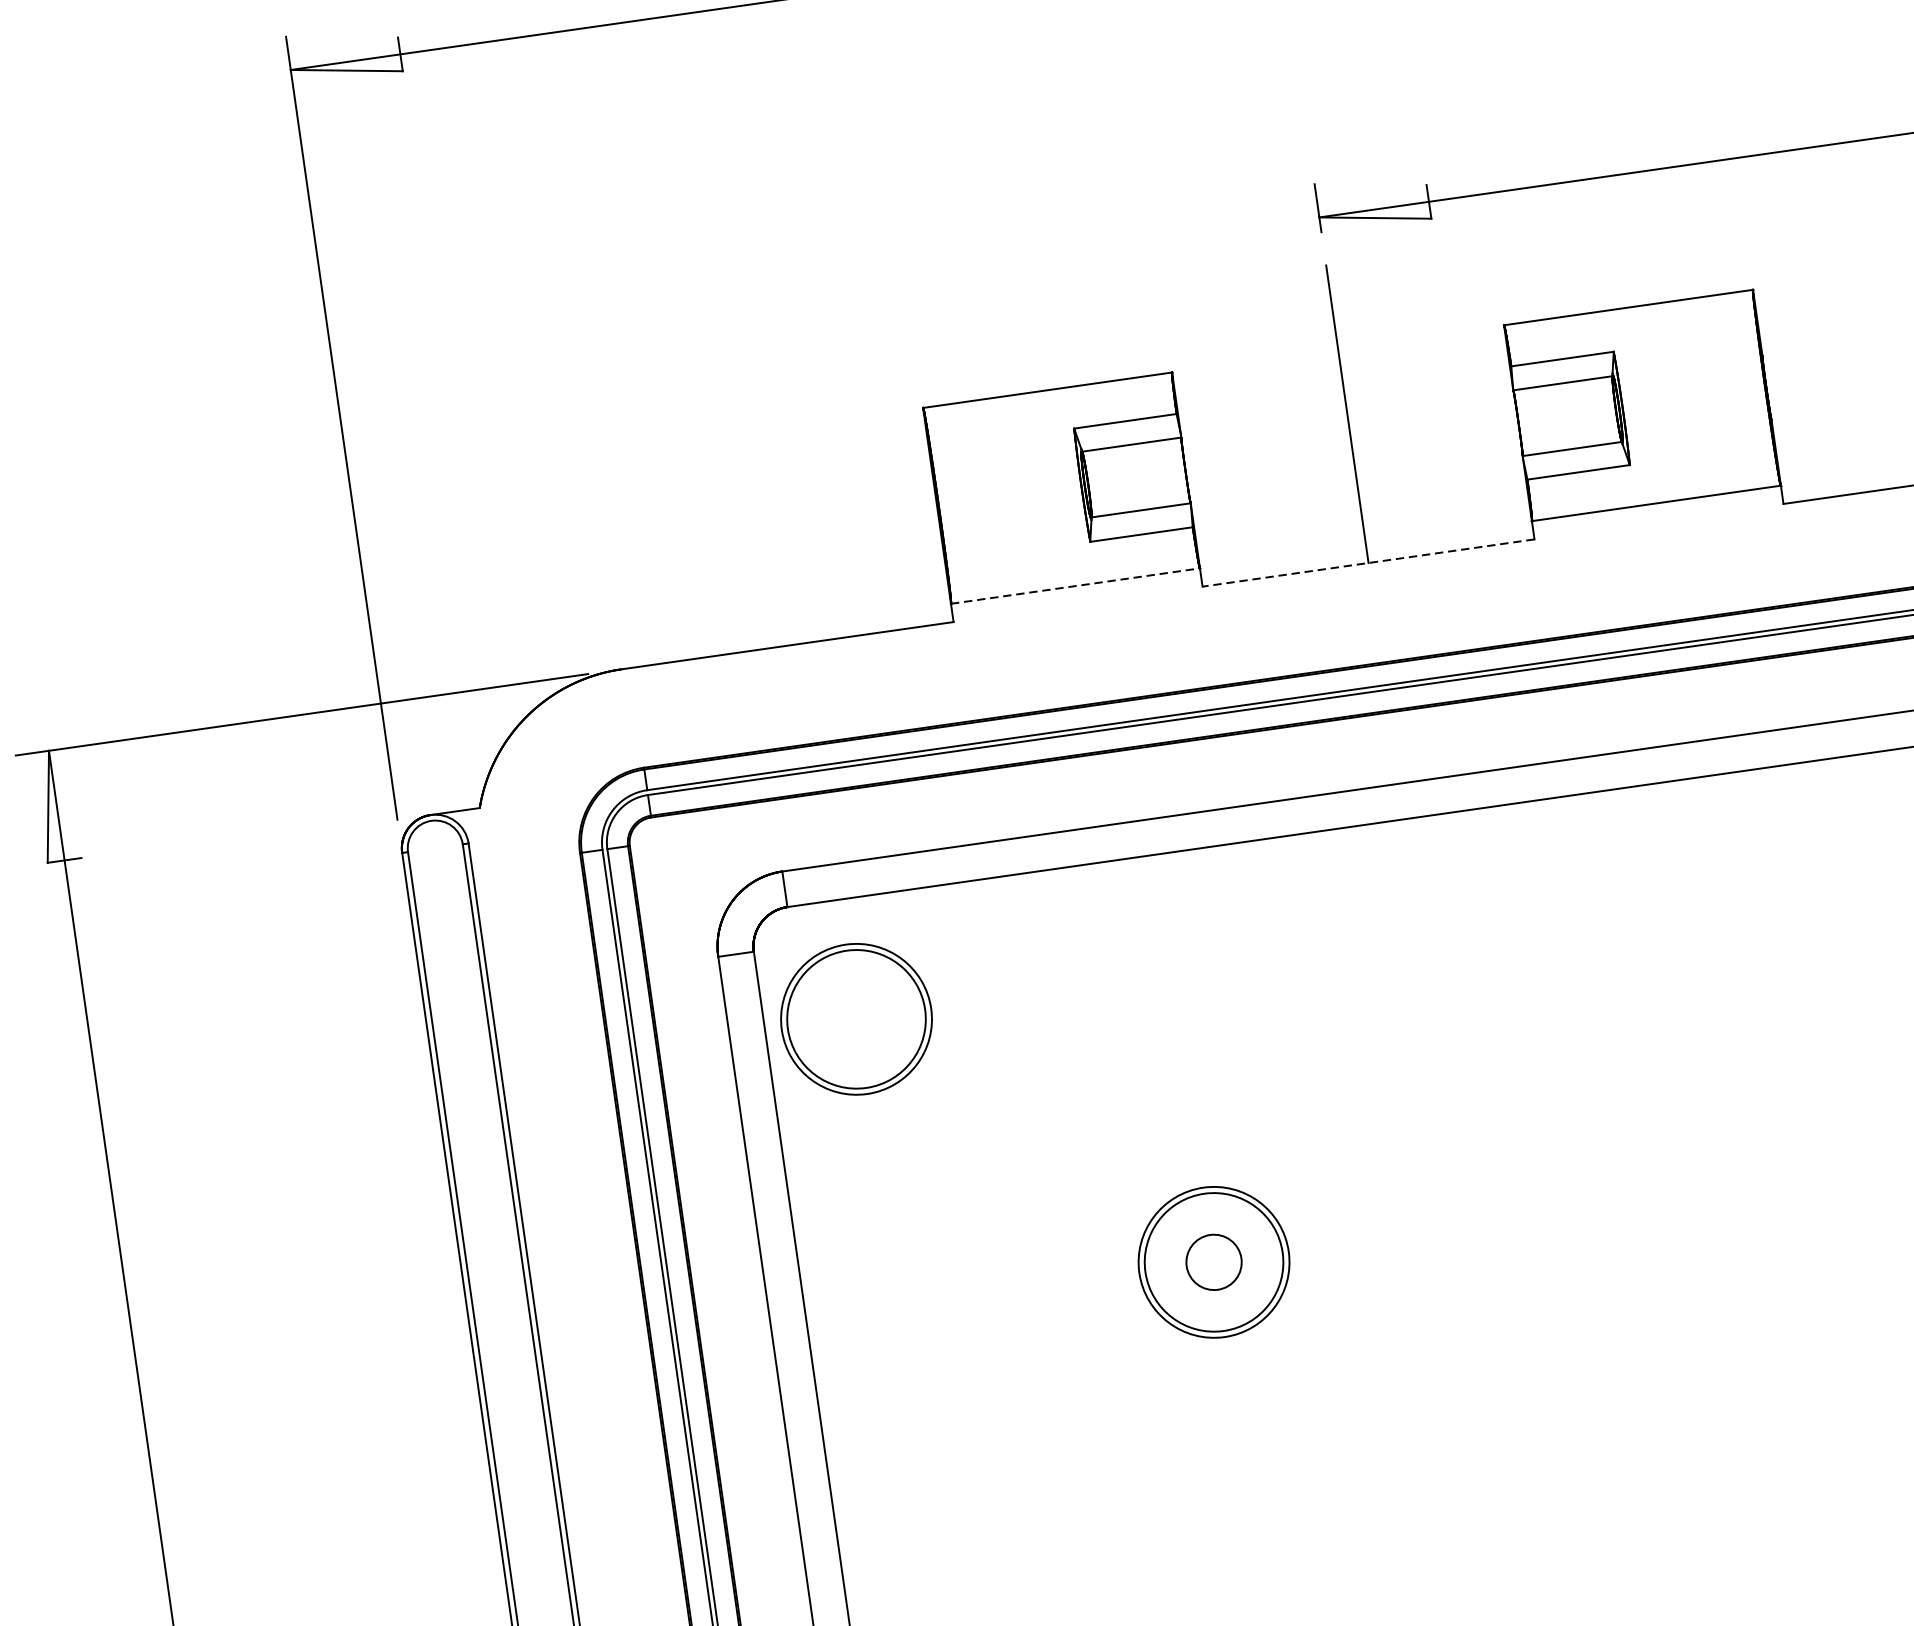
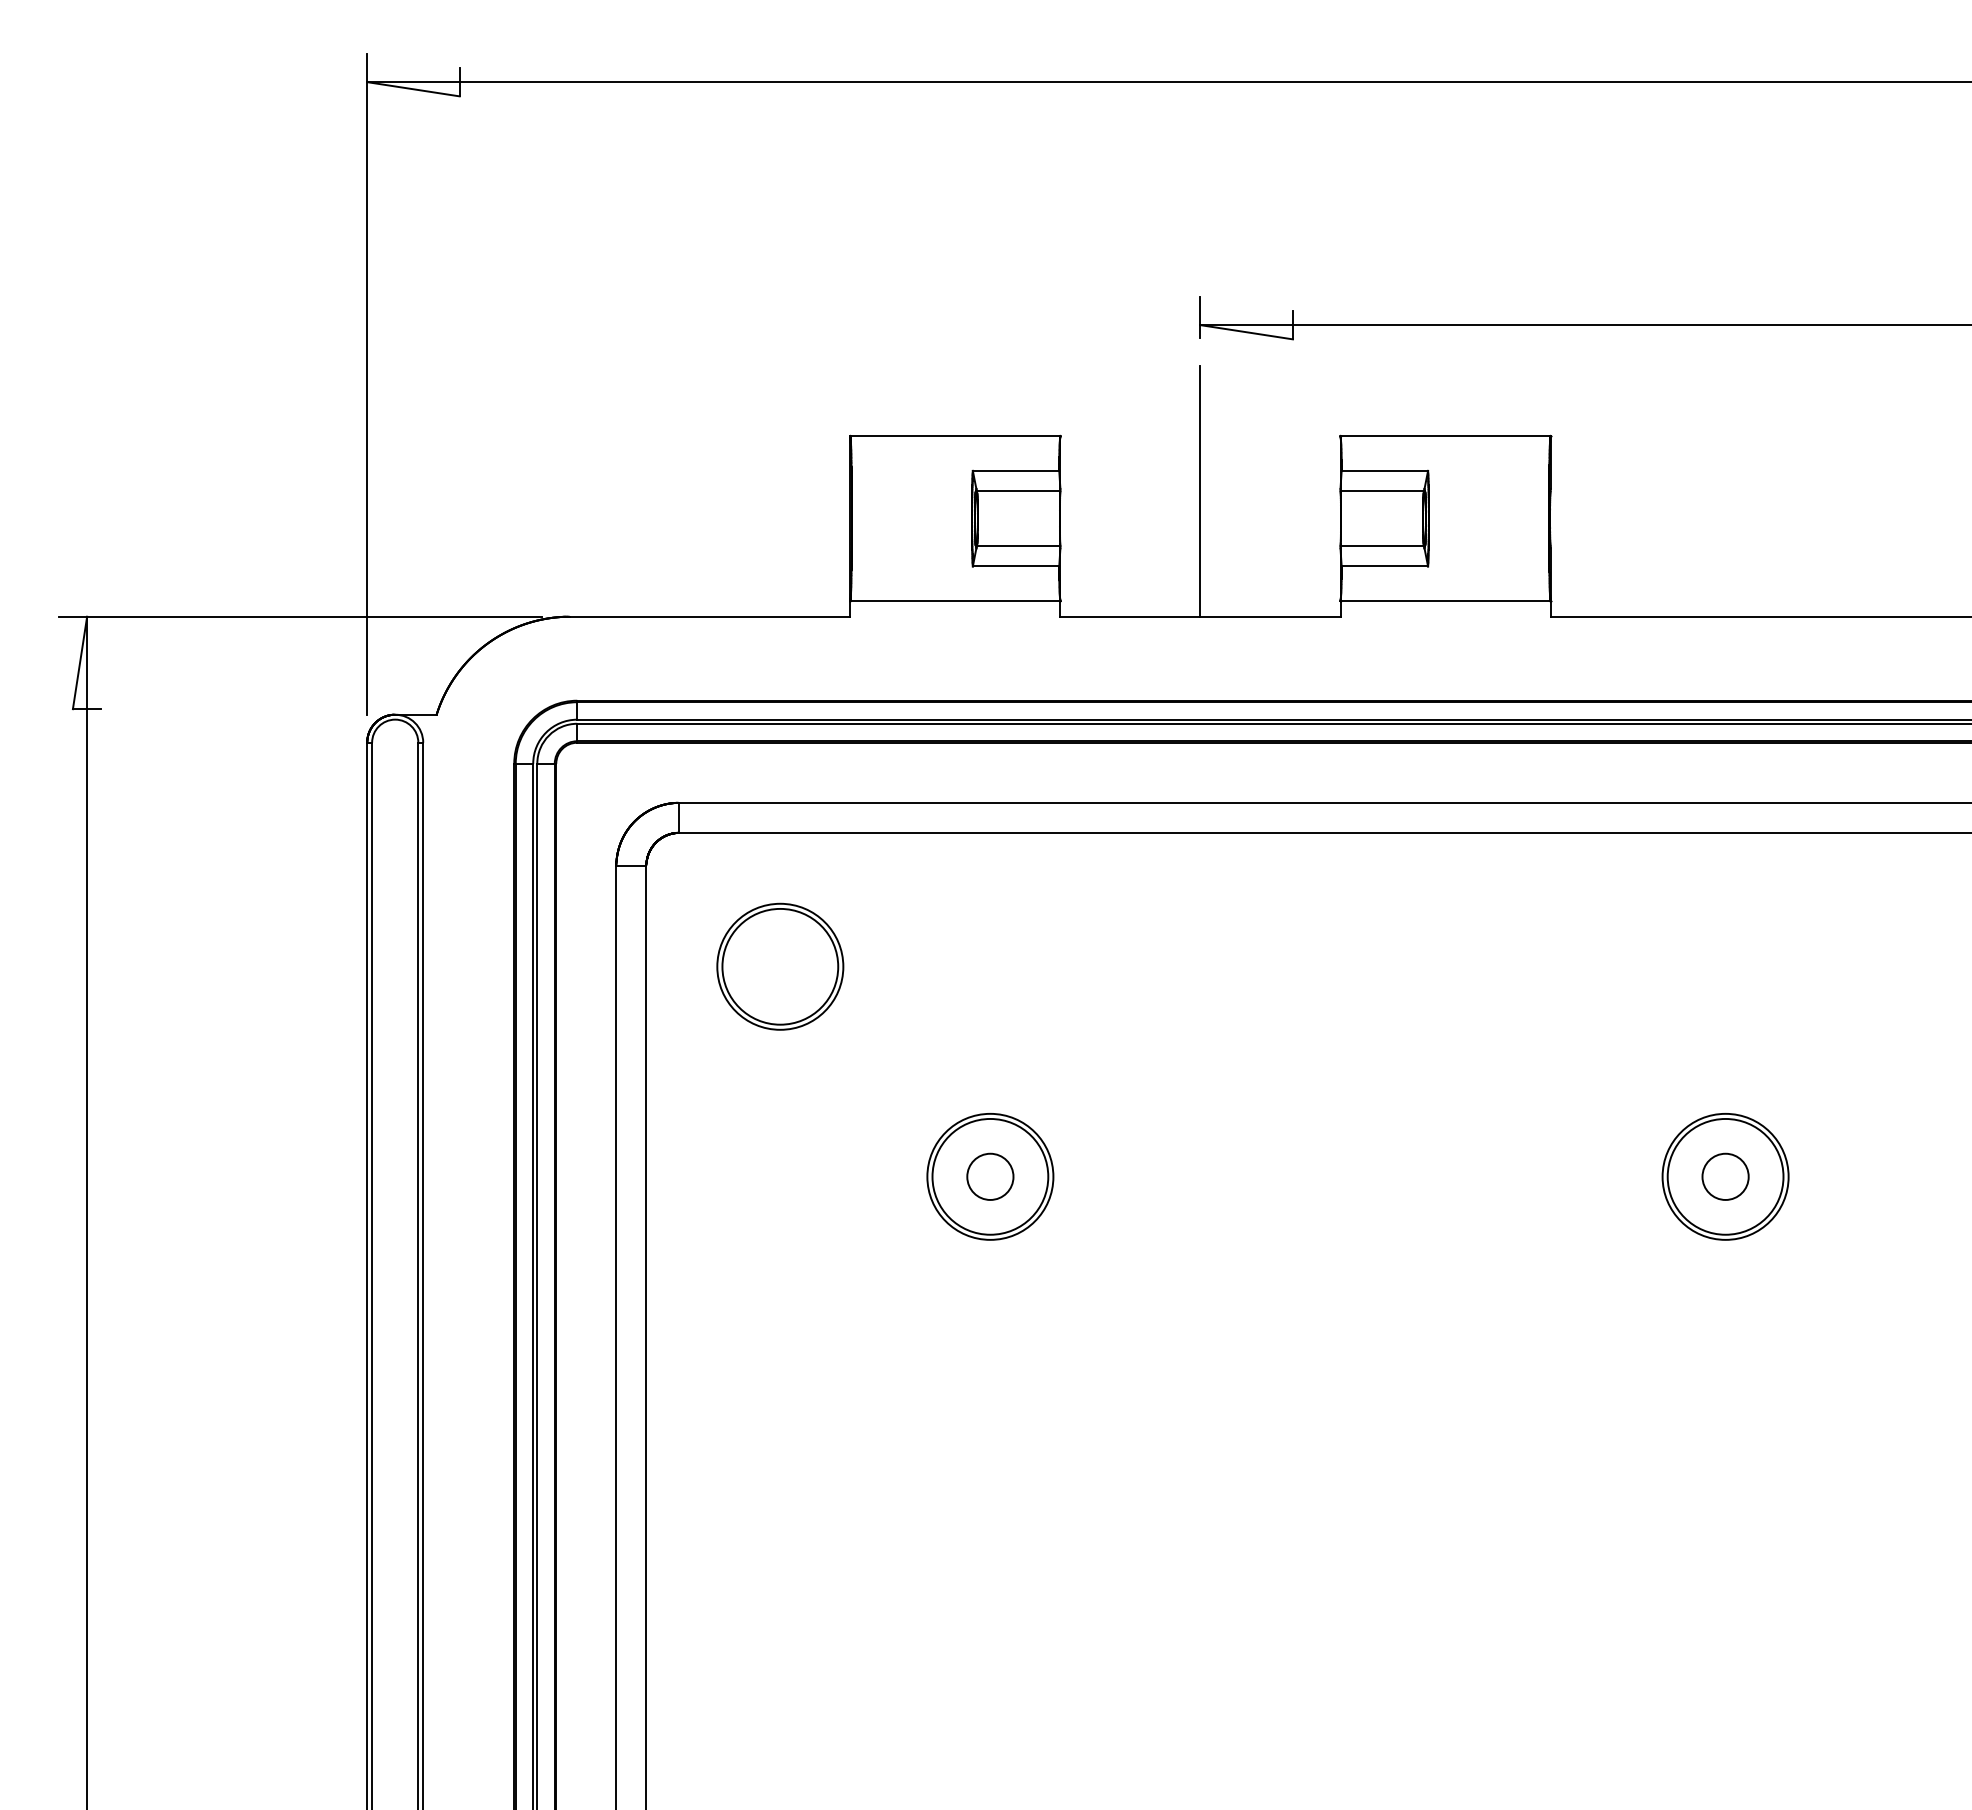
line: (1367, 562) -> (1199, 616), dashed -> solid
line: (1075, 586) -> (955, 601), dashed -> solid
part: (856, 1018) -> (780, 966), moved

